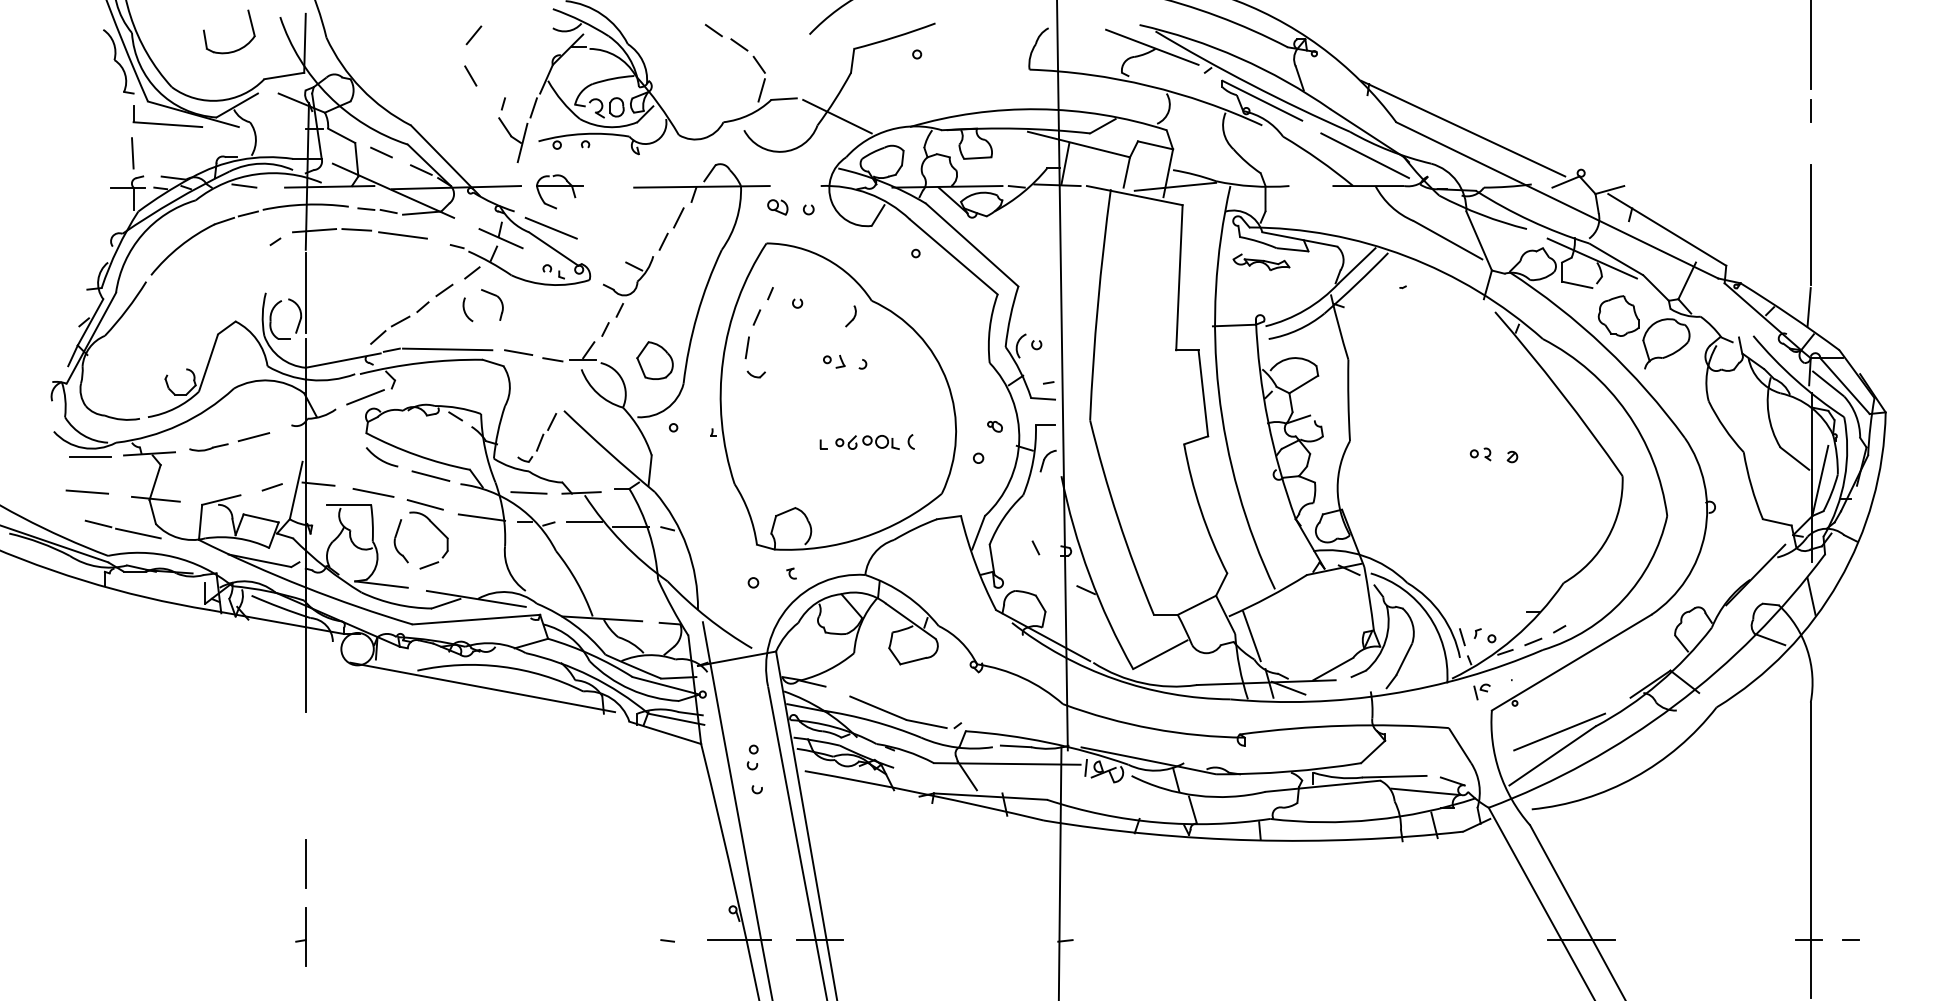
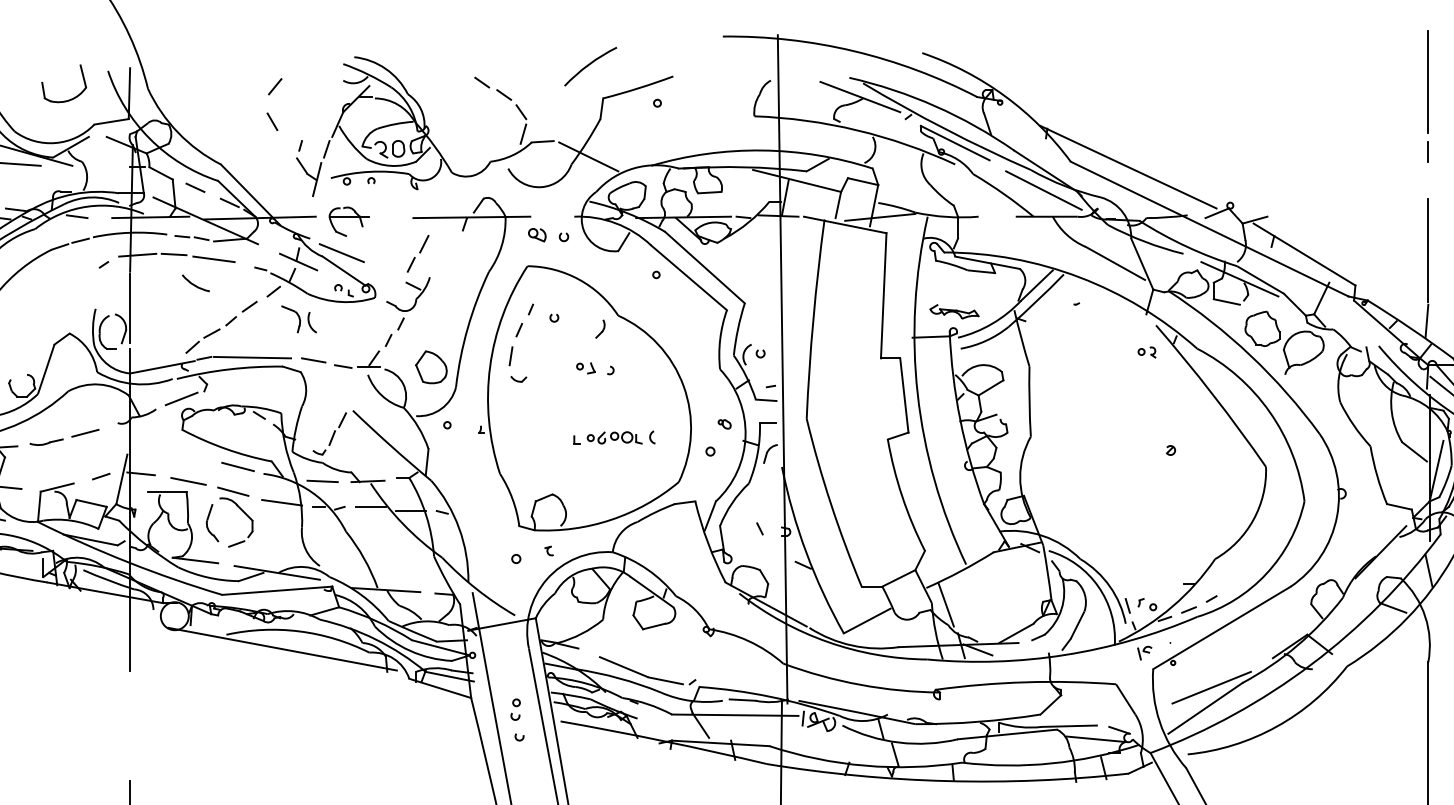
part: (671, 228) -> (417, 253), moved
part: (1261, 262) -> (954, 312), moved
arc: (465, 310) -> (310, 323), moved
part: (1480, 454) -> (1146, 352), moved
arc: (382, 459) -> (196, 285), moved

